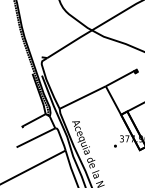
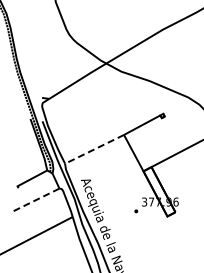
line: (82, 97) -> (94, 149), solid -> dashed
line: (35, 137) -> (34, 200), solid -> dashed

